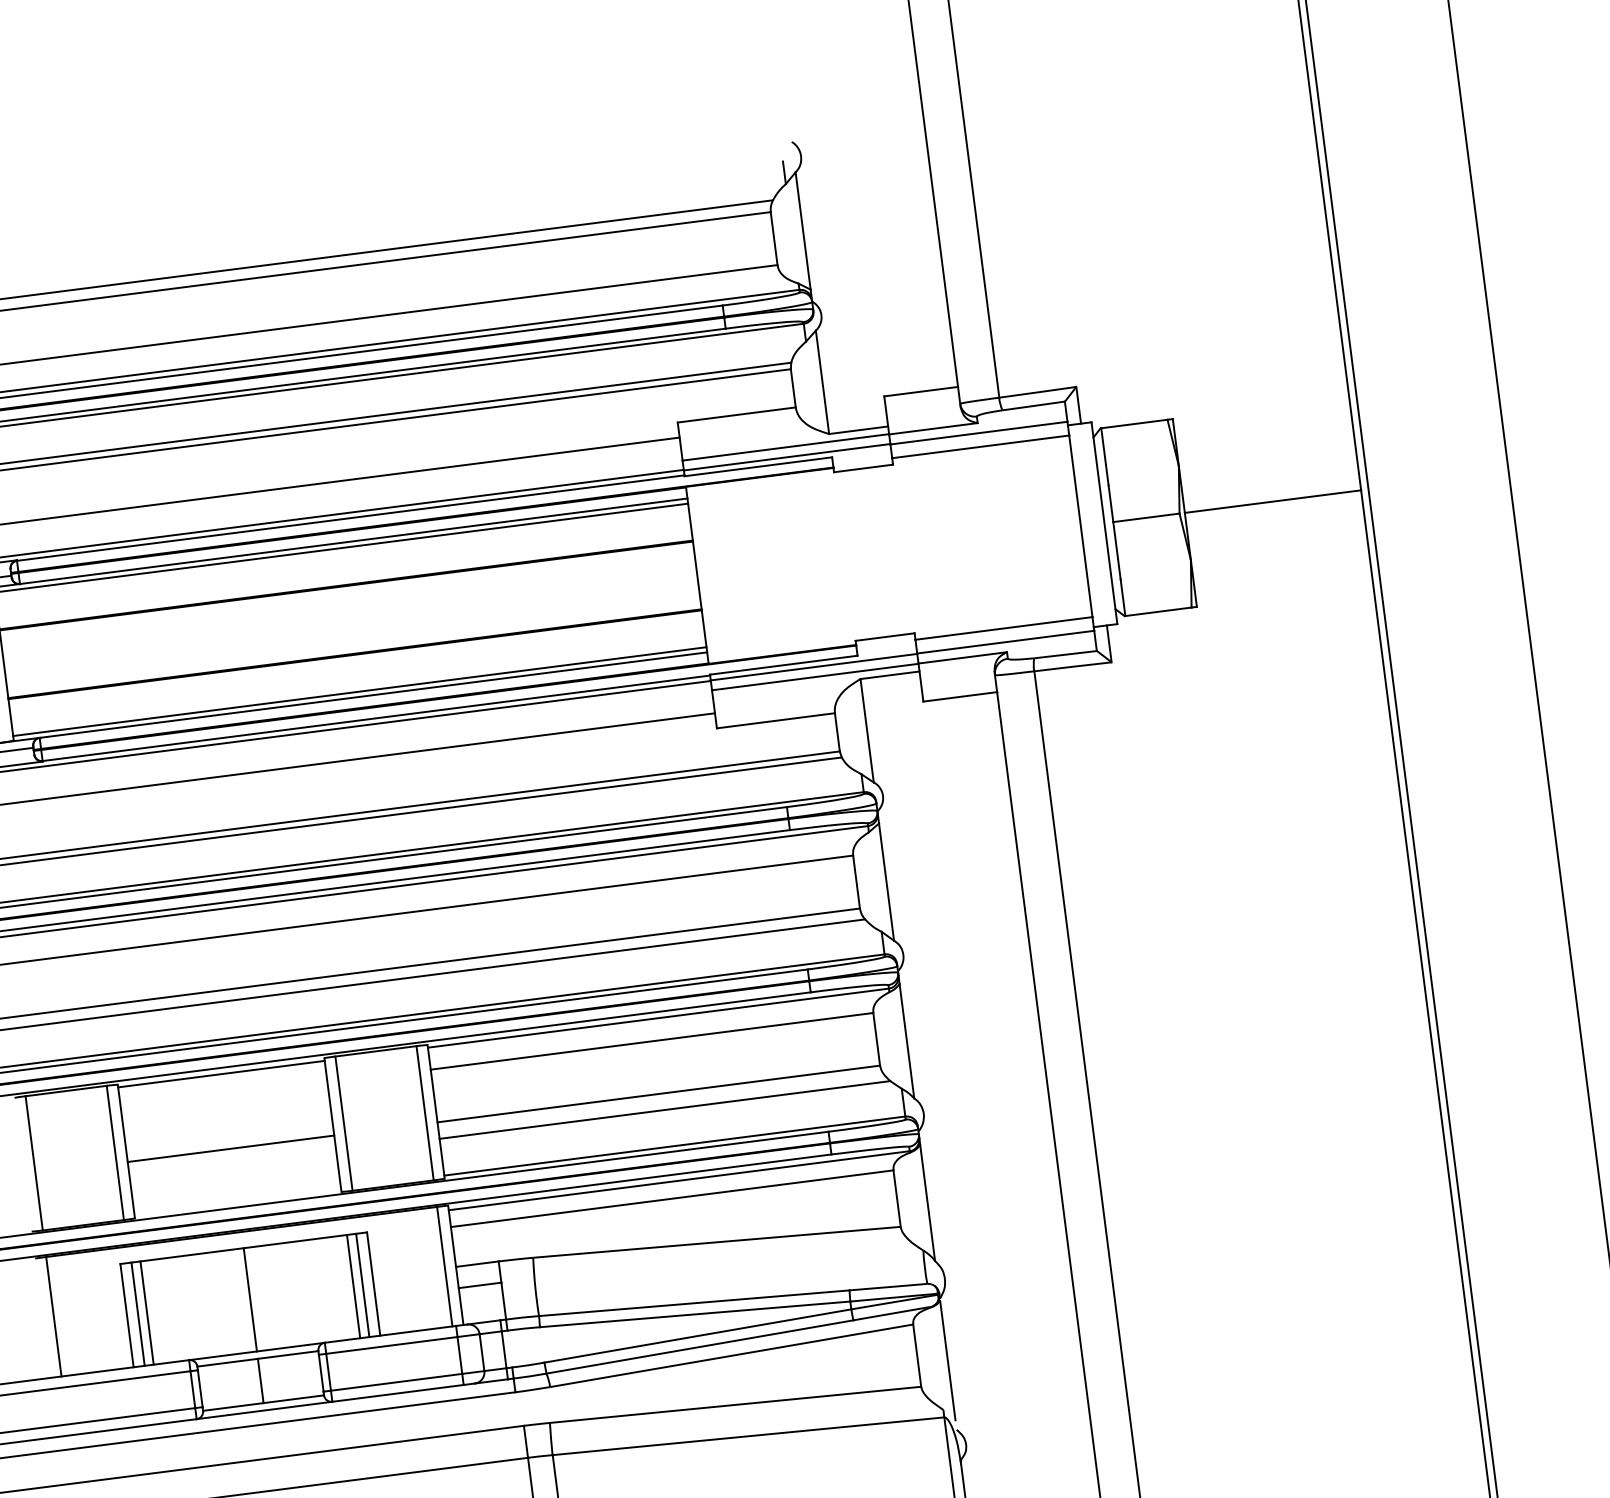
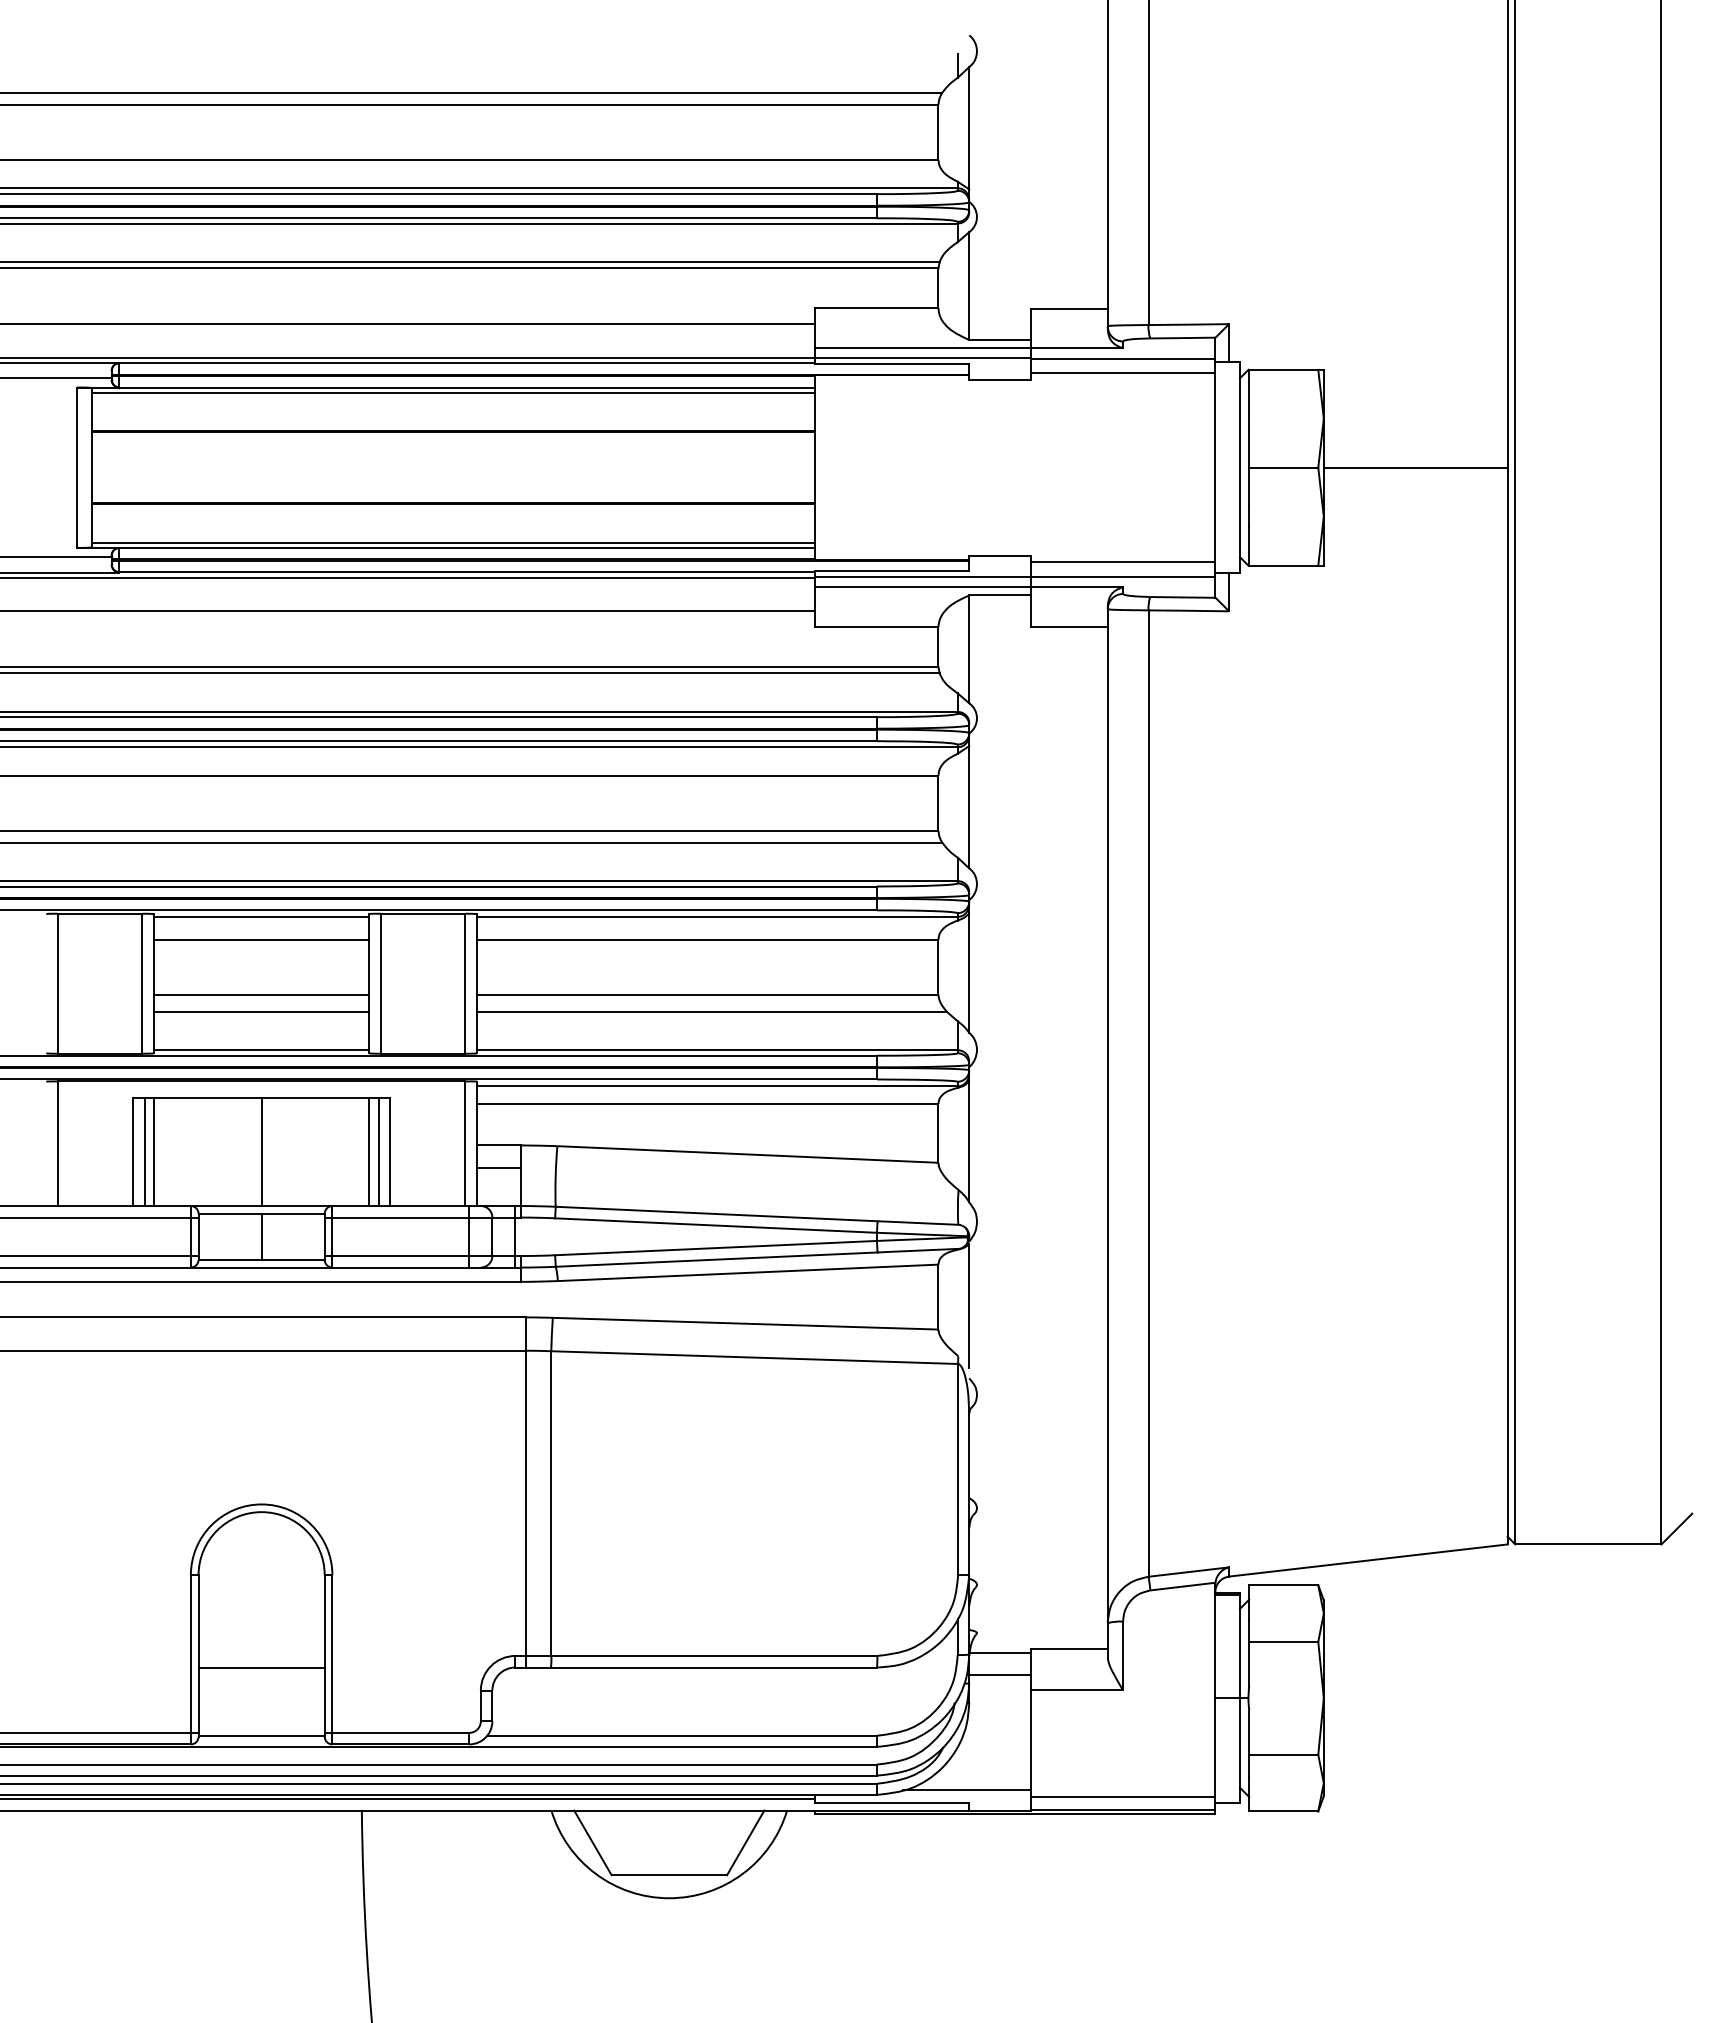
line: (224, 1095) -> (261, 939), added
line: (232, 1164) -> (261, 1011), added
line: (237, 1202) -> (261, 1050), added

